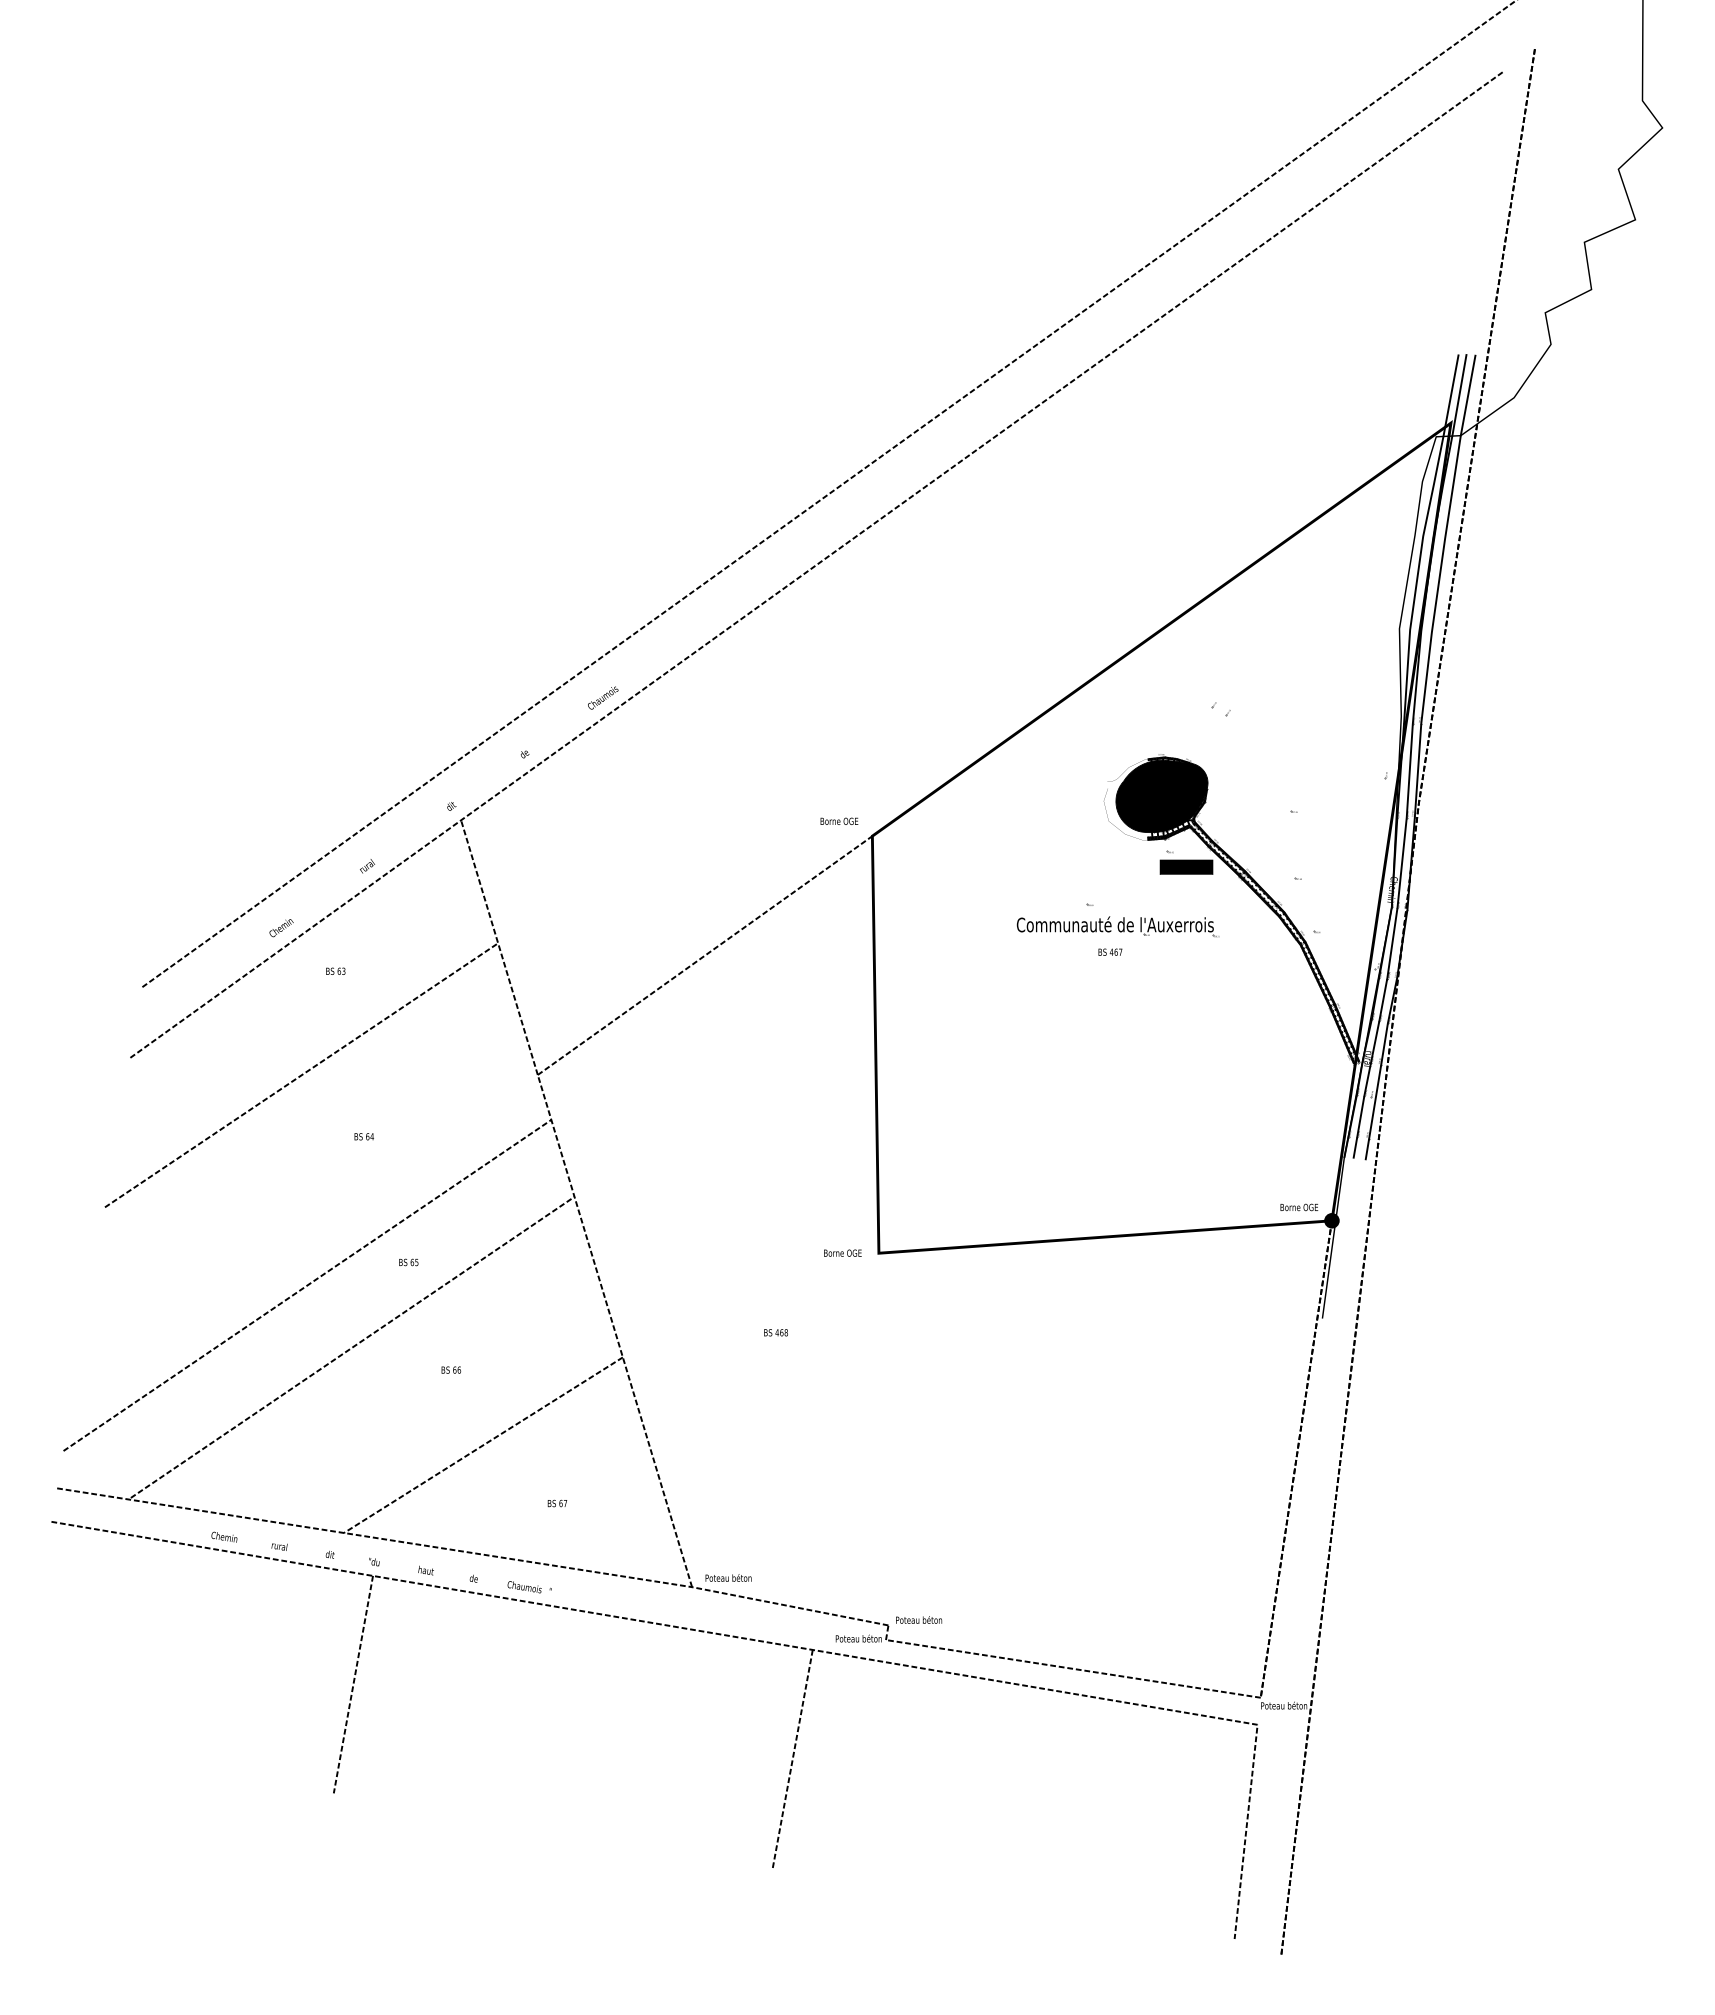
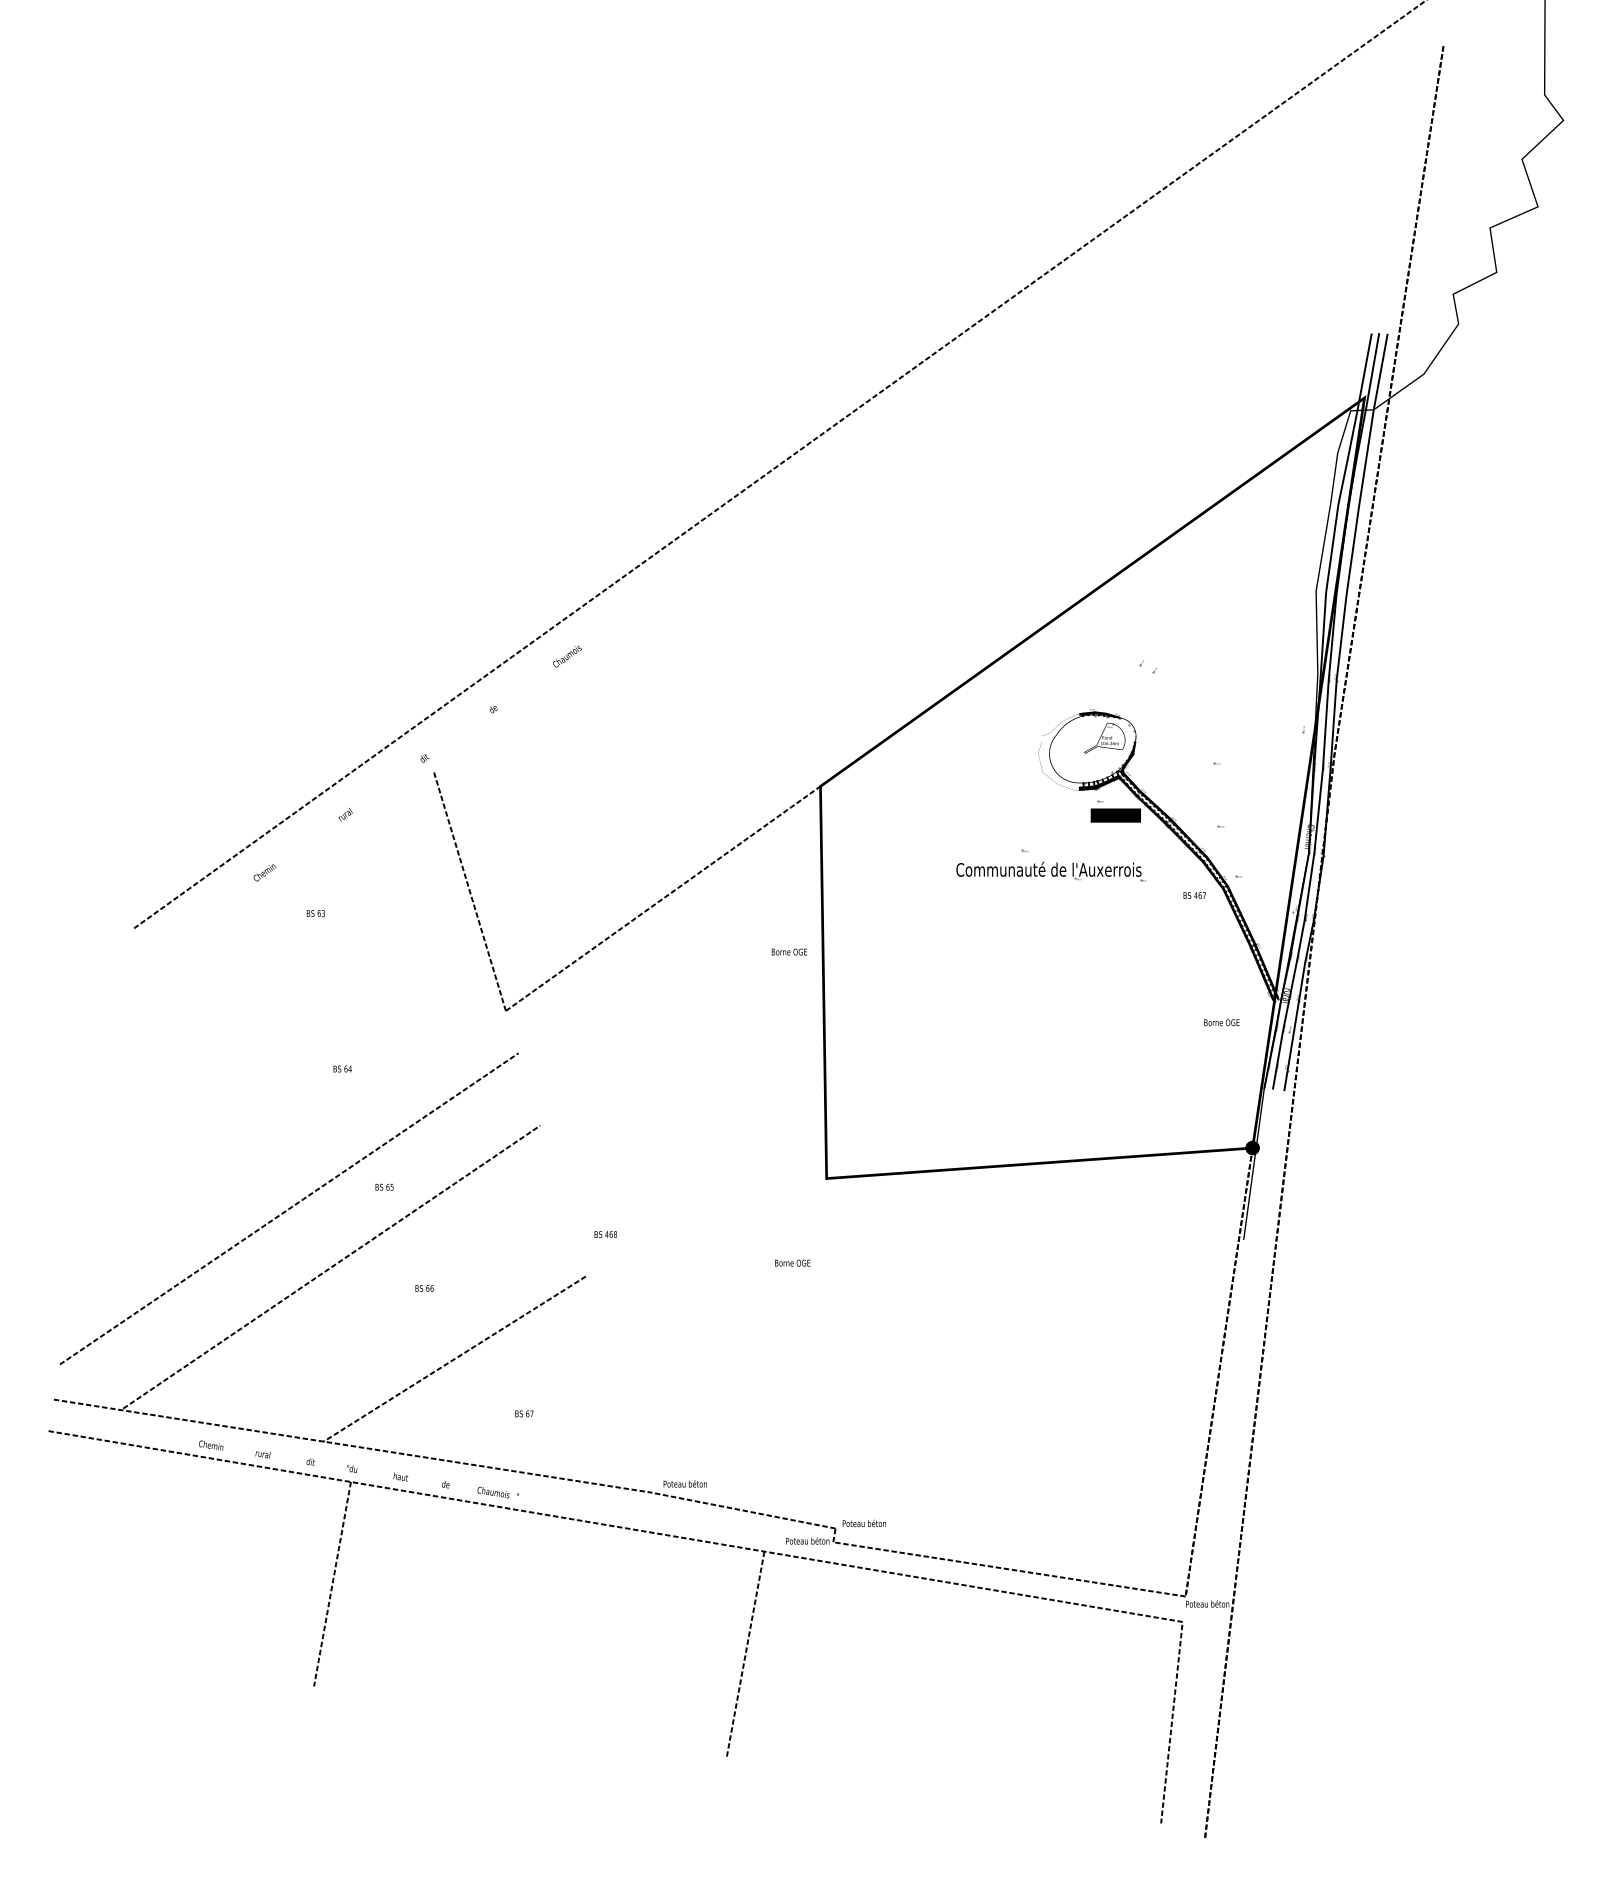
line: (816, 564) -> (767, 530), removed
fill: (1161, 796) -> (1092, 749), removed
text: (839, 820) -> (789, 951), moved
text: (1110, 951) -> (1194, 894), moved
line: (301, 1075) -> (283, 1011), removed
text: (1299, 1207) -> (1222, 1022), moved
text: (842, 1252) -> (792, 1262), moved
line: (614, 1330) -> (578, 1251), removed
text: (775, 1332) -> (605, 1234), moved

